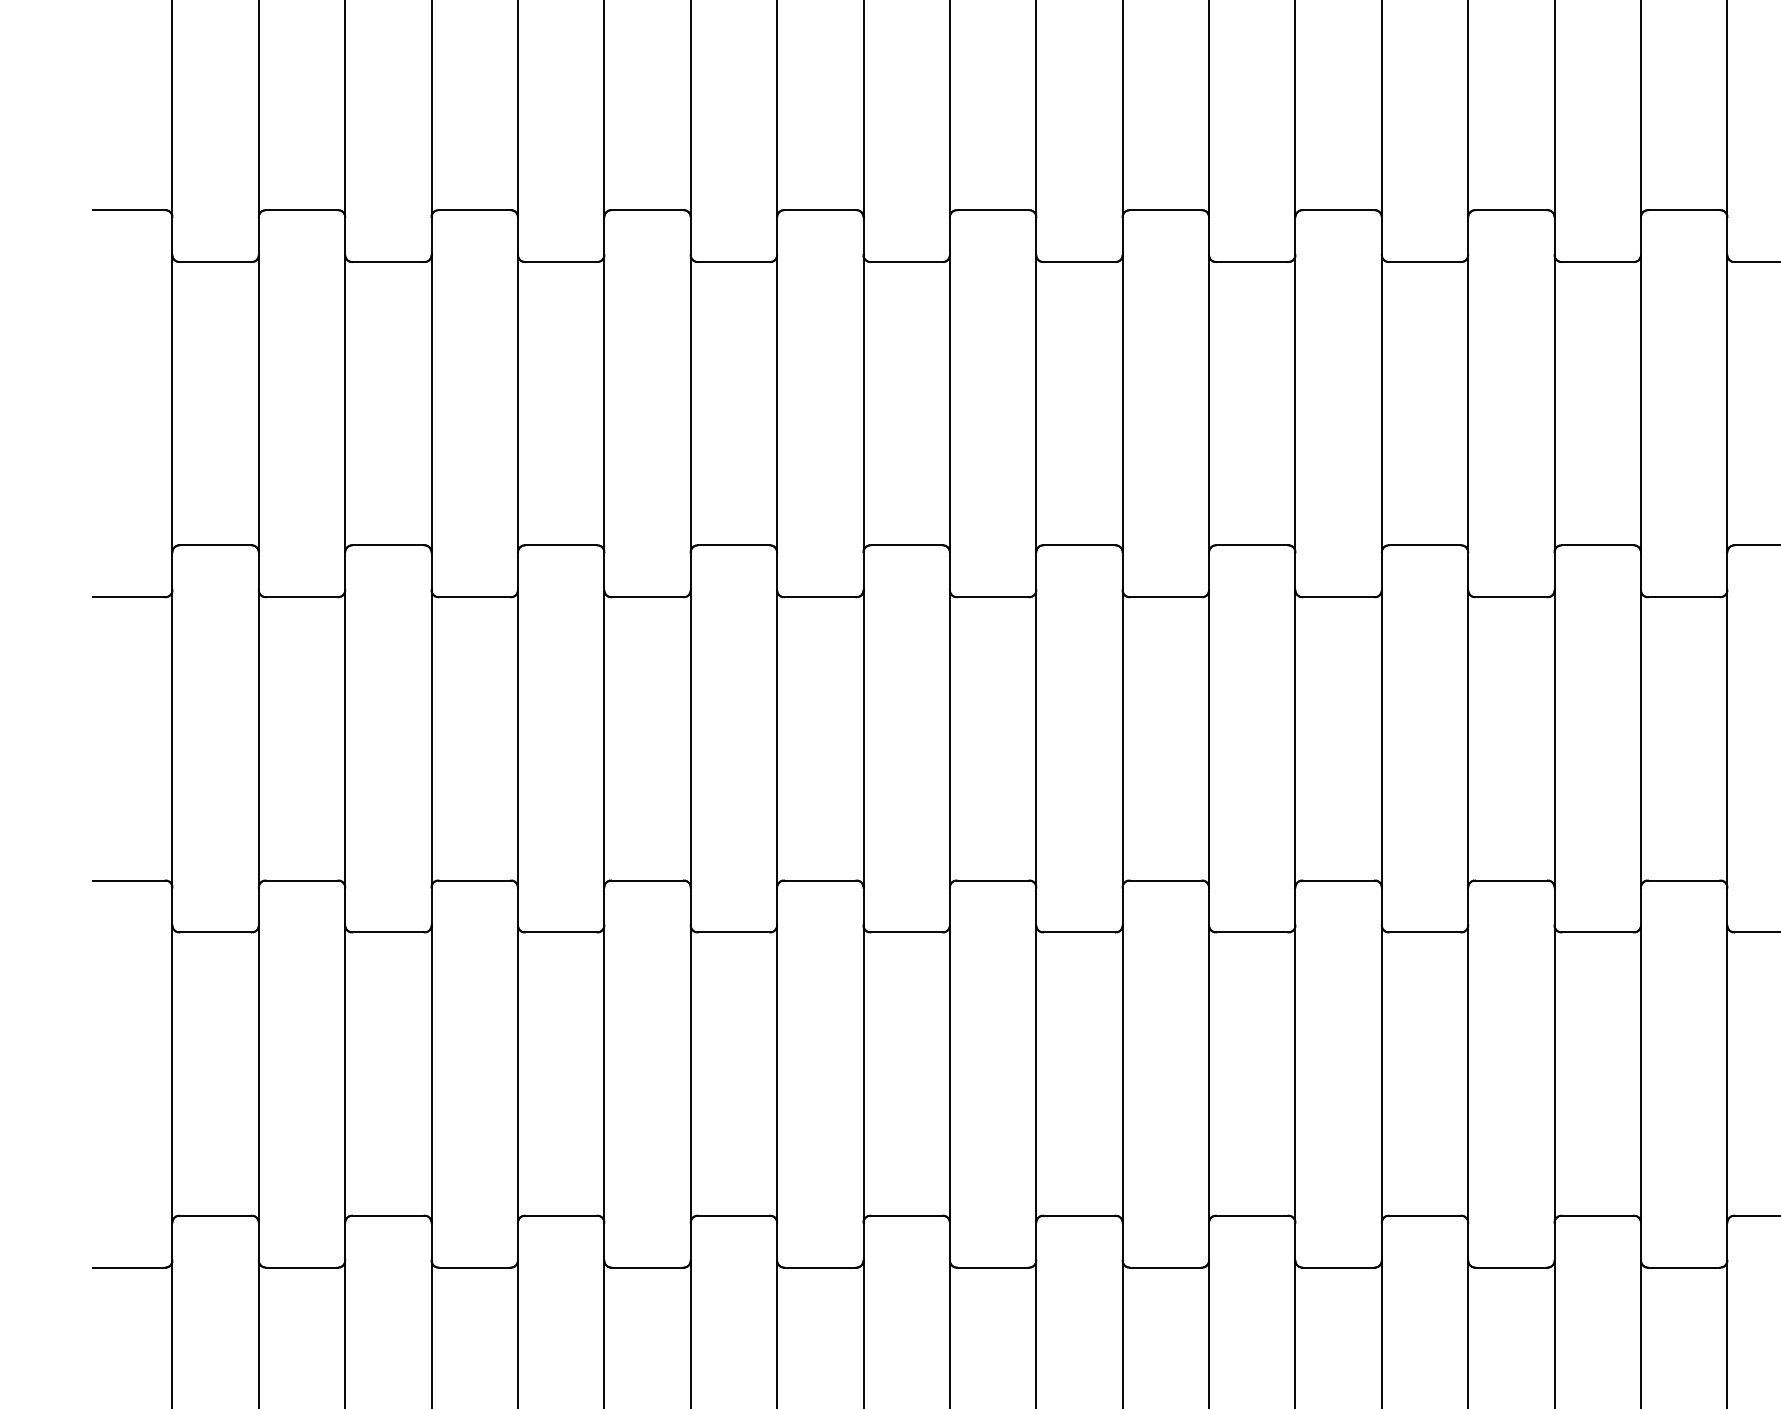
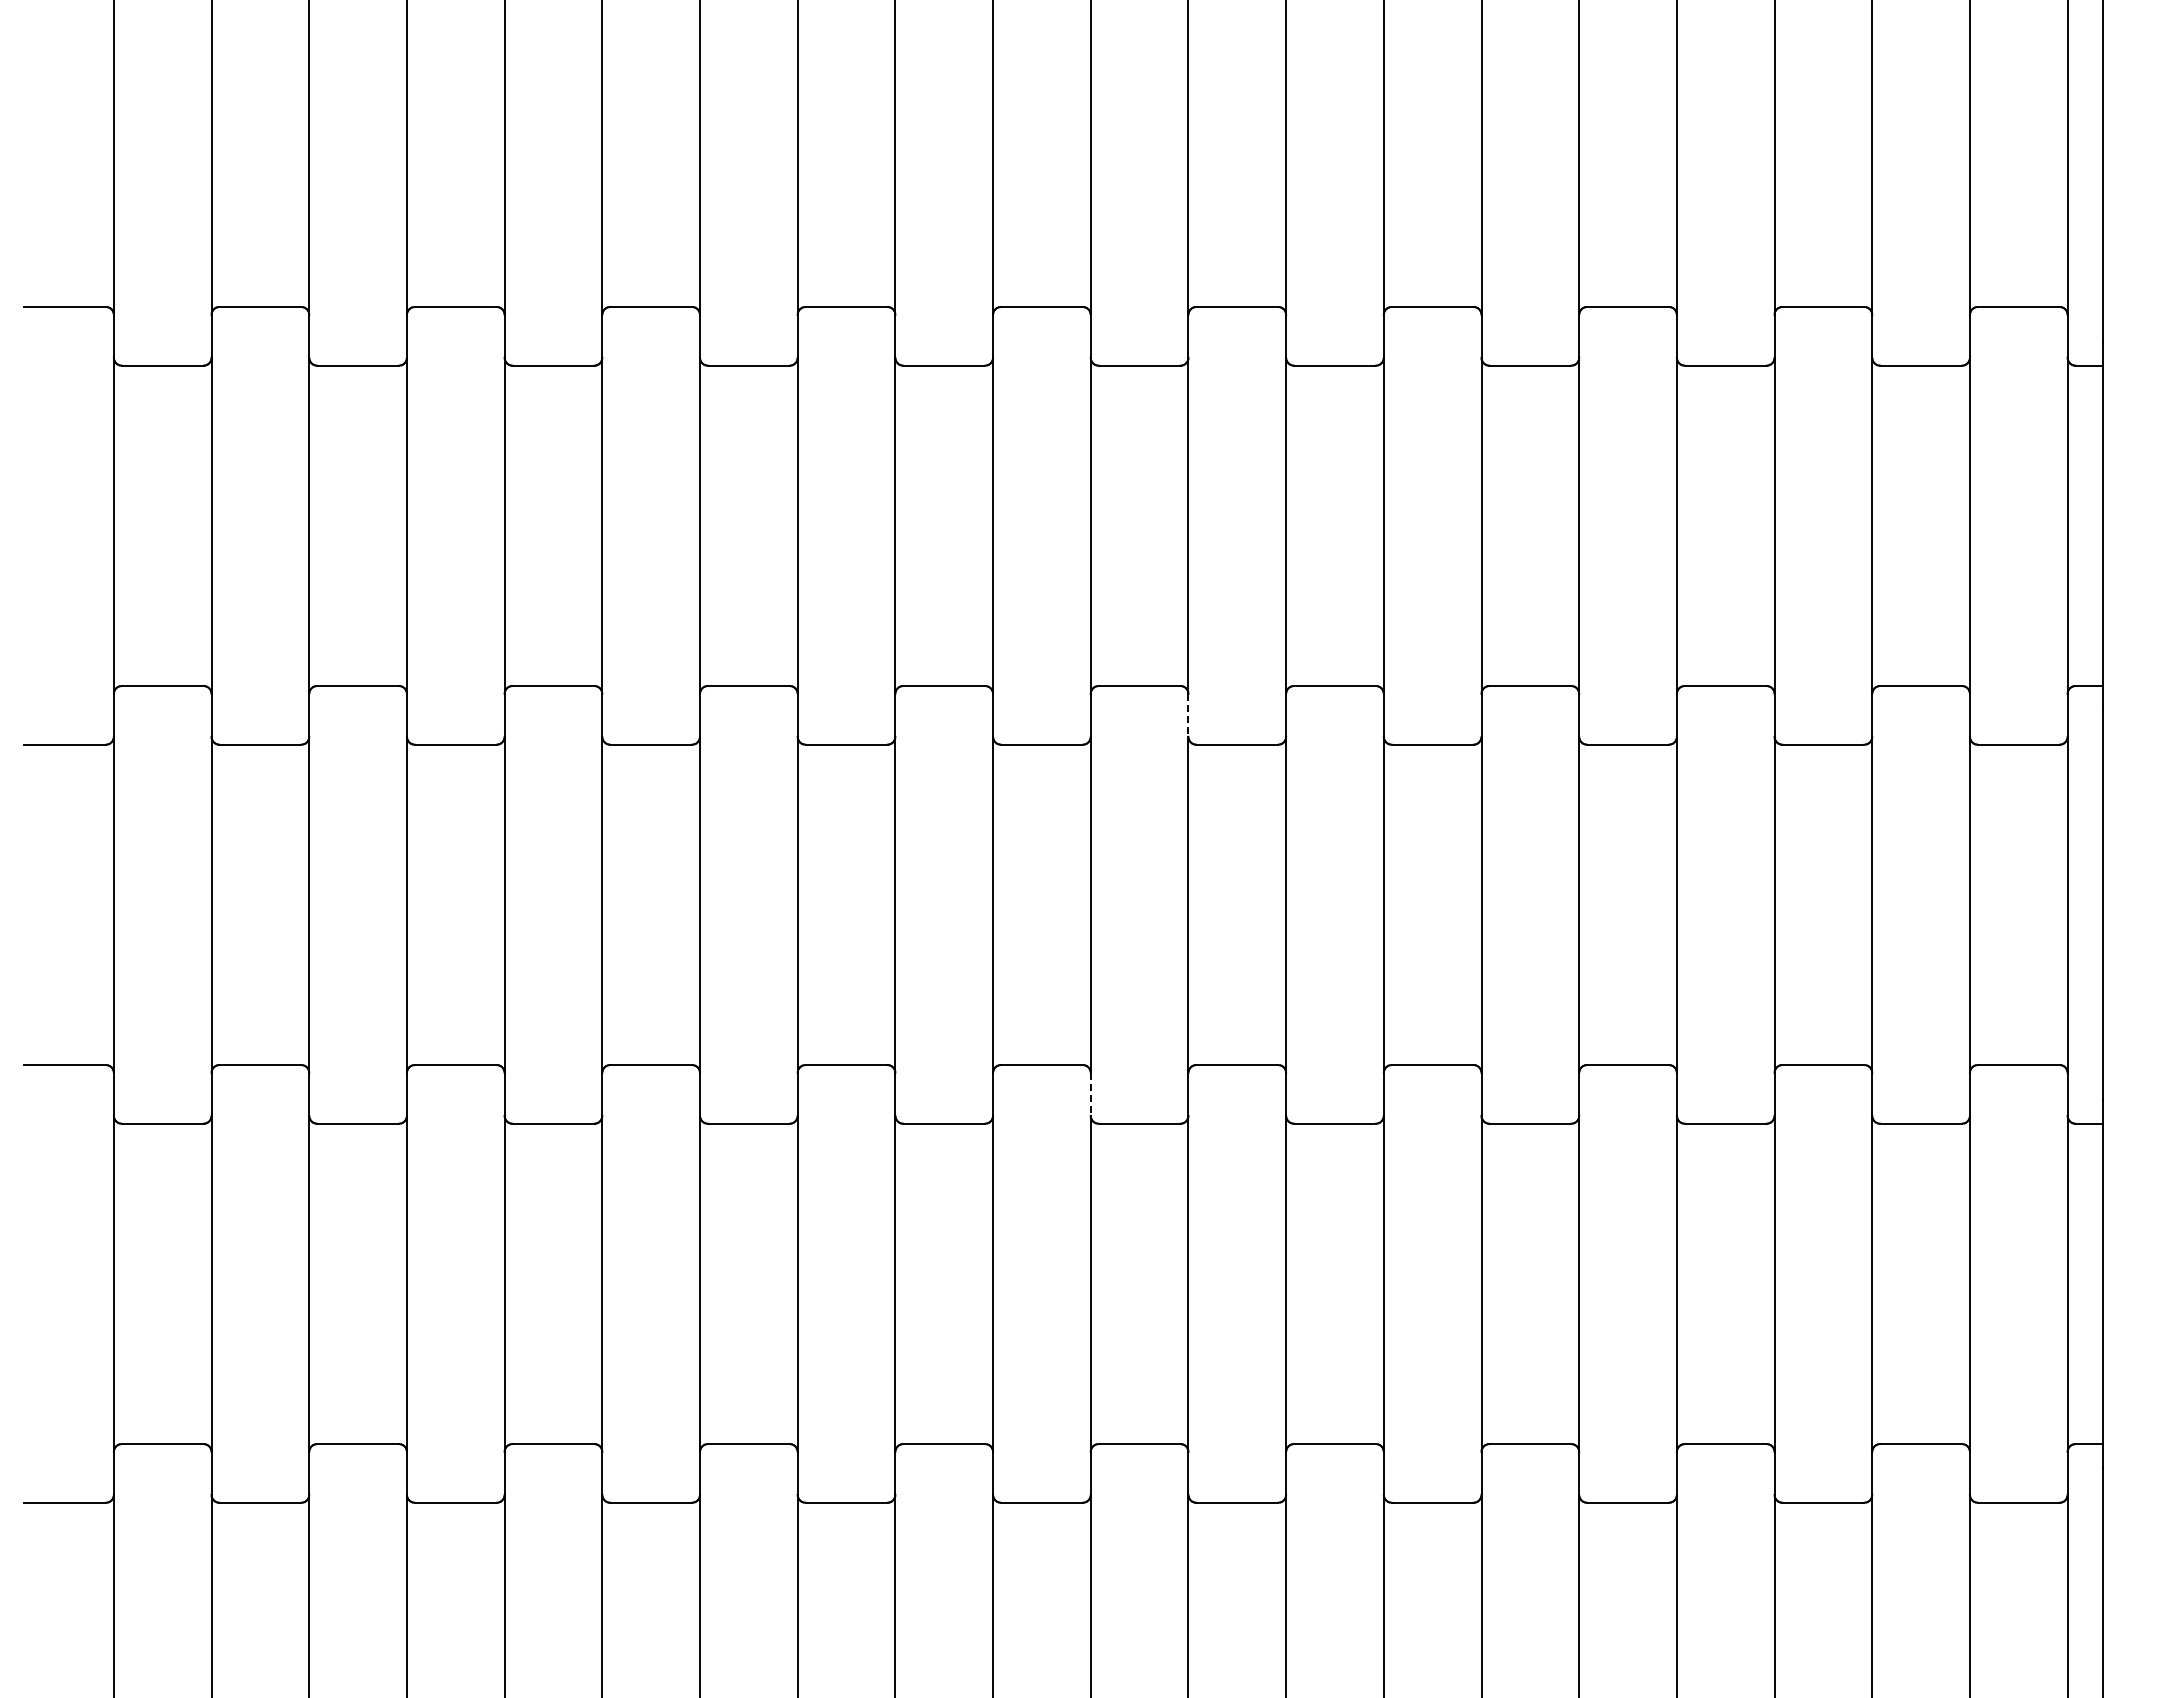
line: (1122, 571) -> (1188, 715), solid -> dashed
line: (1036, 906) -> (1090, 1094), solid -> dashed

